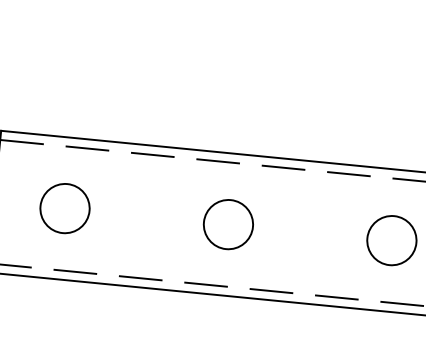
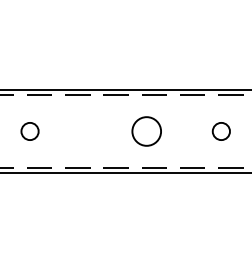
circle: (64, 208) -> (29, 131), size x0.6
circle: (228, 224) -> (146, 131), moved
circle: (392, 240) -> (221, 131), size x0.6

